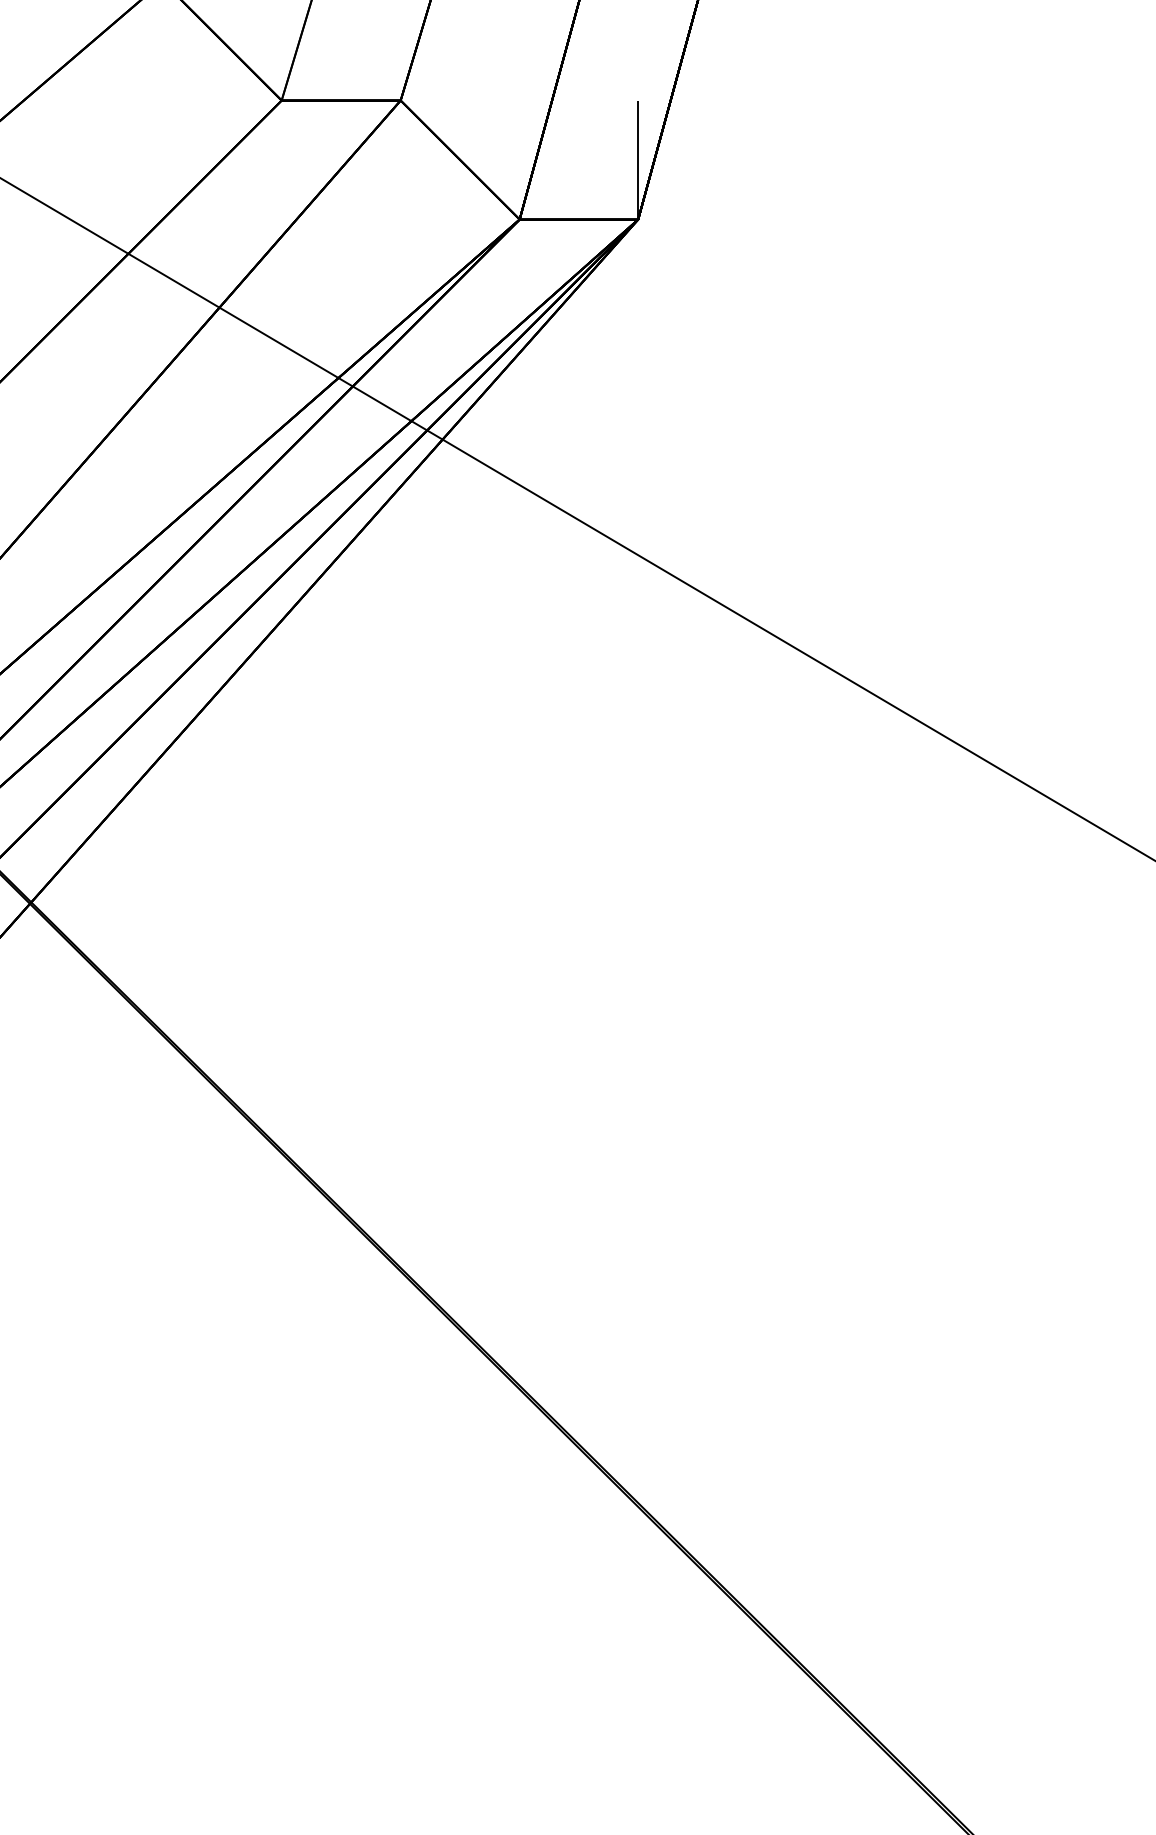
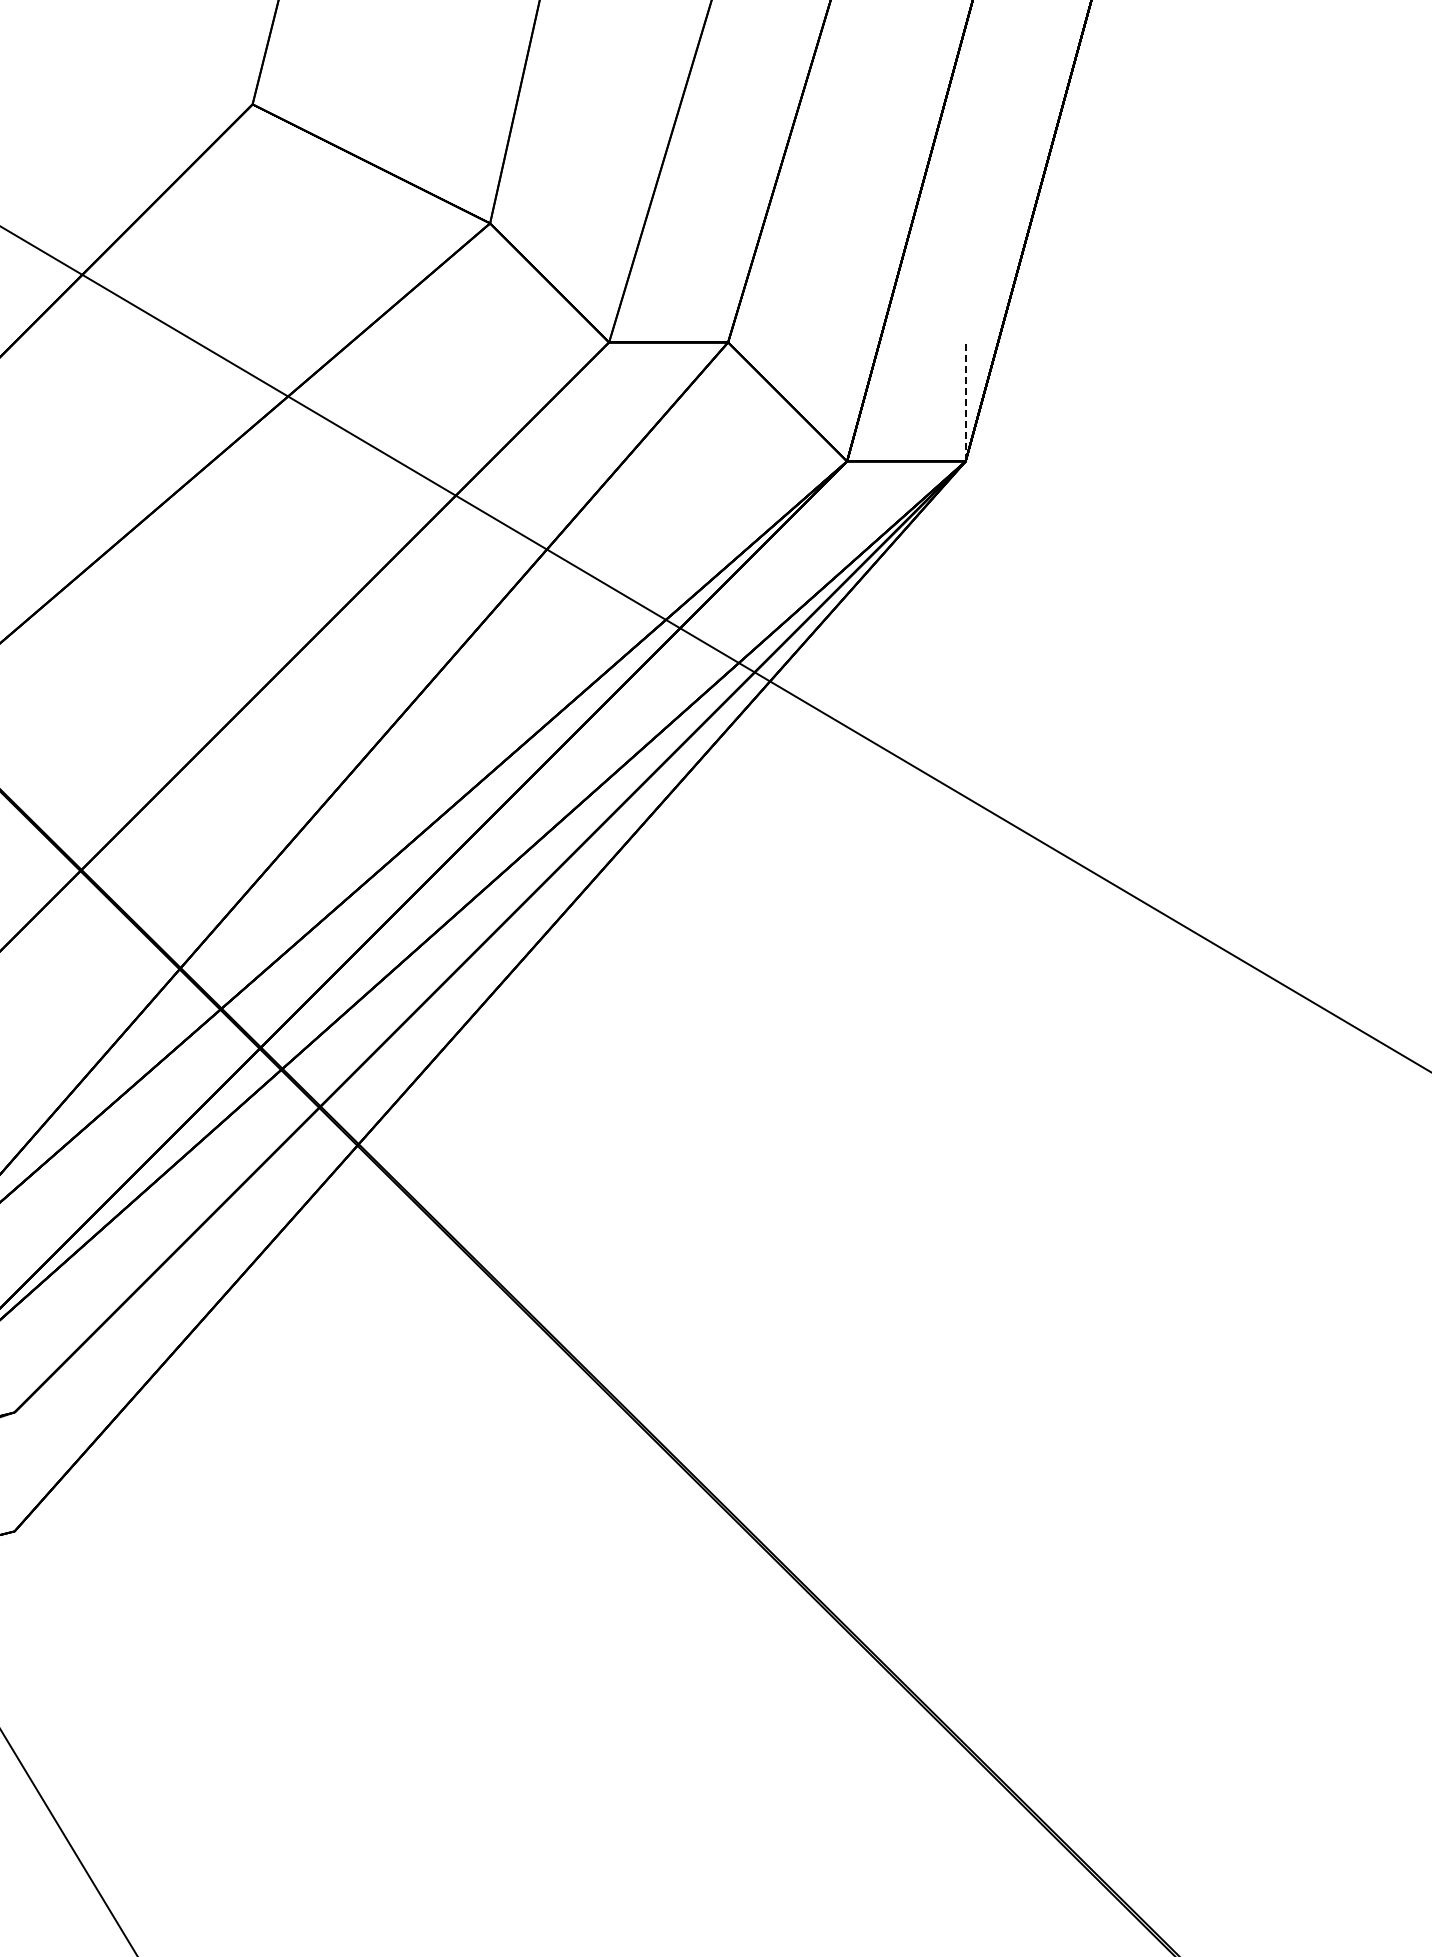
line: (638, 159) -> (965, 401), solid -> dashed

